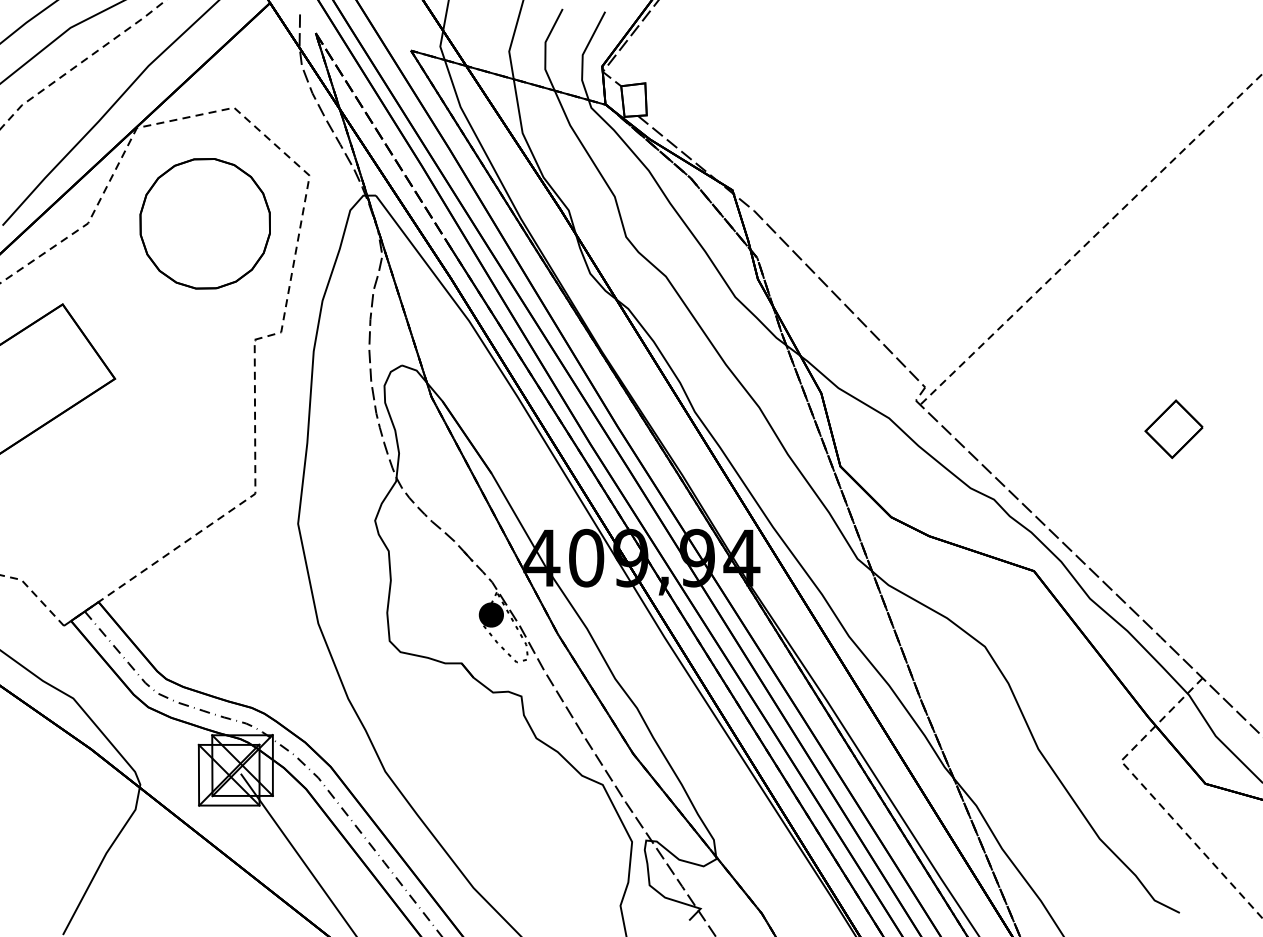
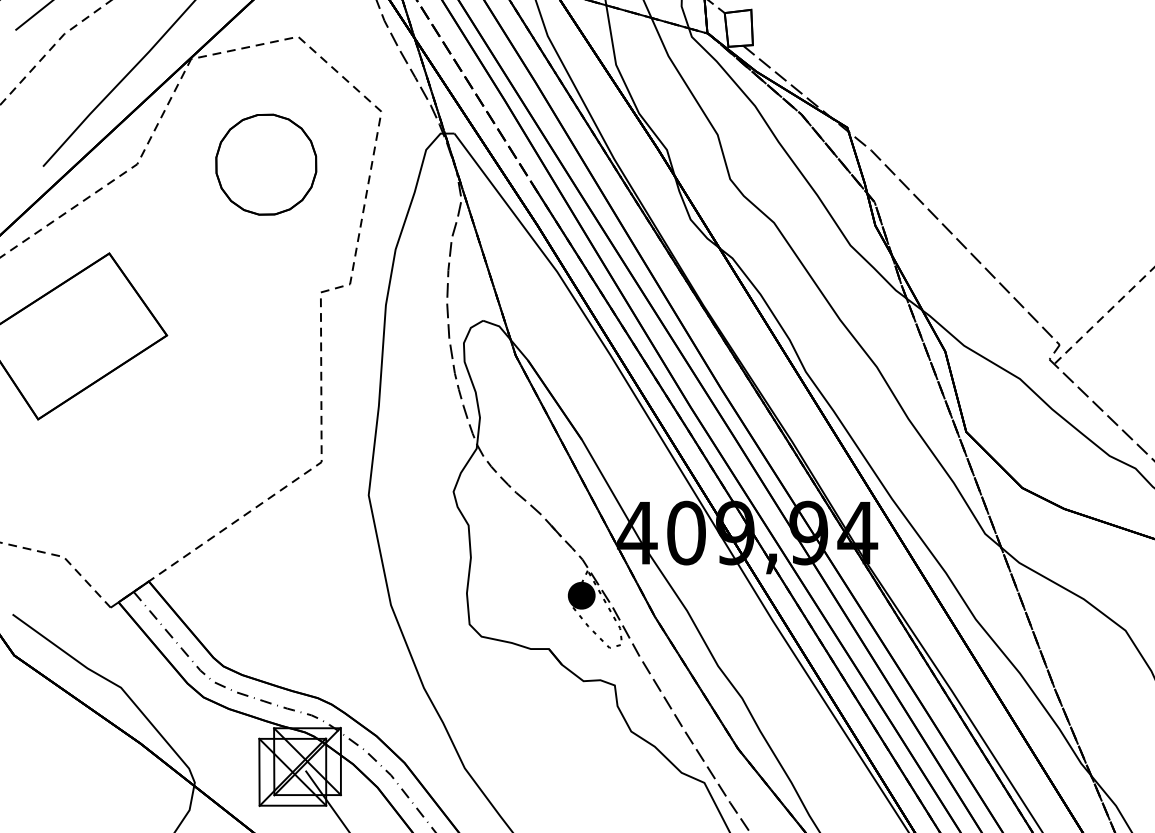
part: (204, 223) -> (265, 164), size x0.7

